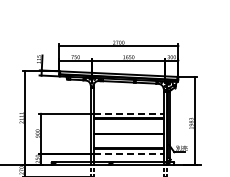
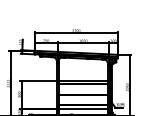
line: (129, 113) -> (83, 80), dashed -> solid
line: (129, 153) -> (83, 108), dashed -> solid

